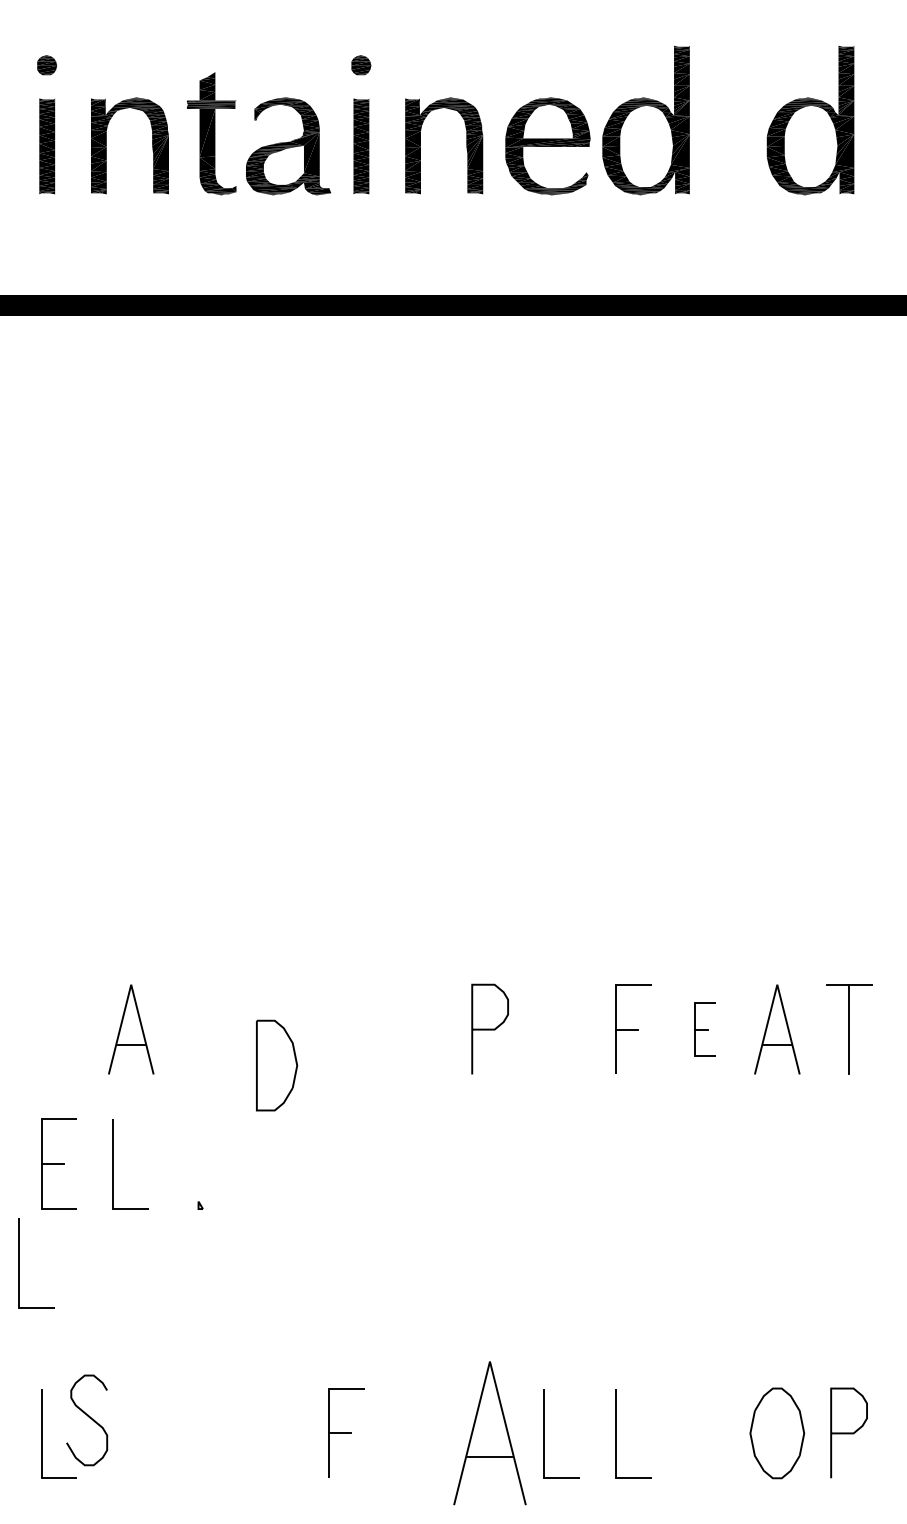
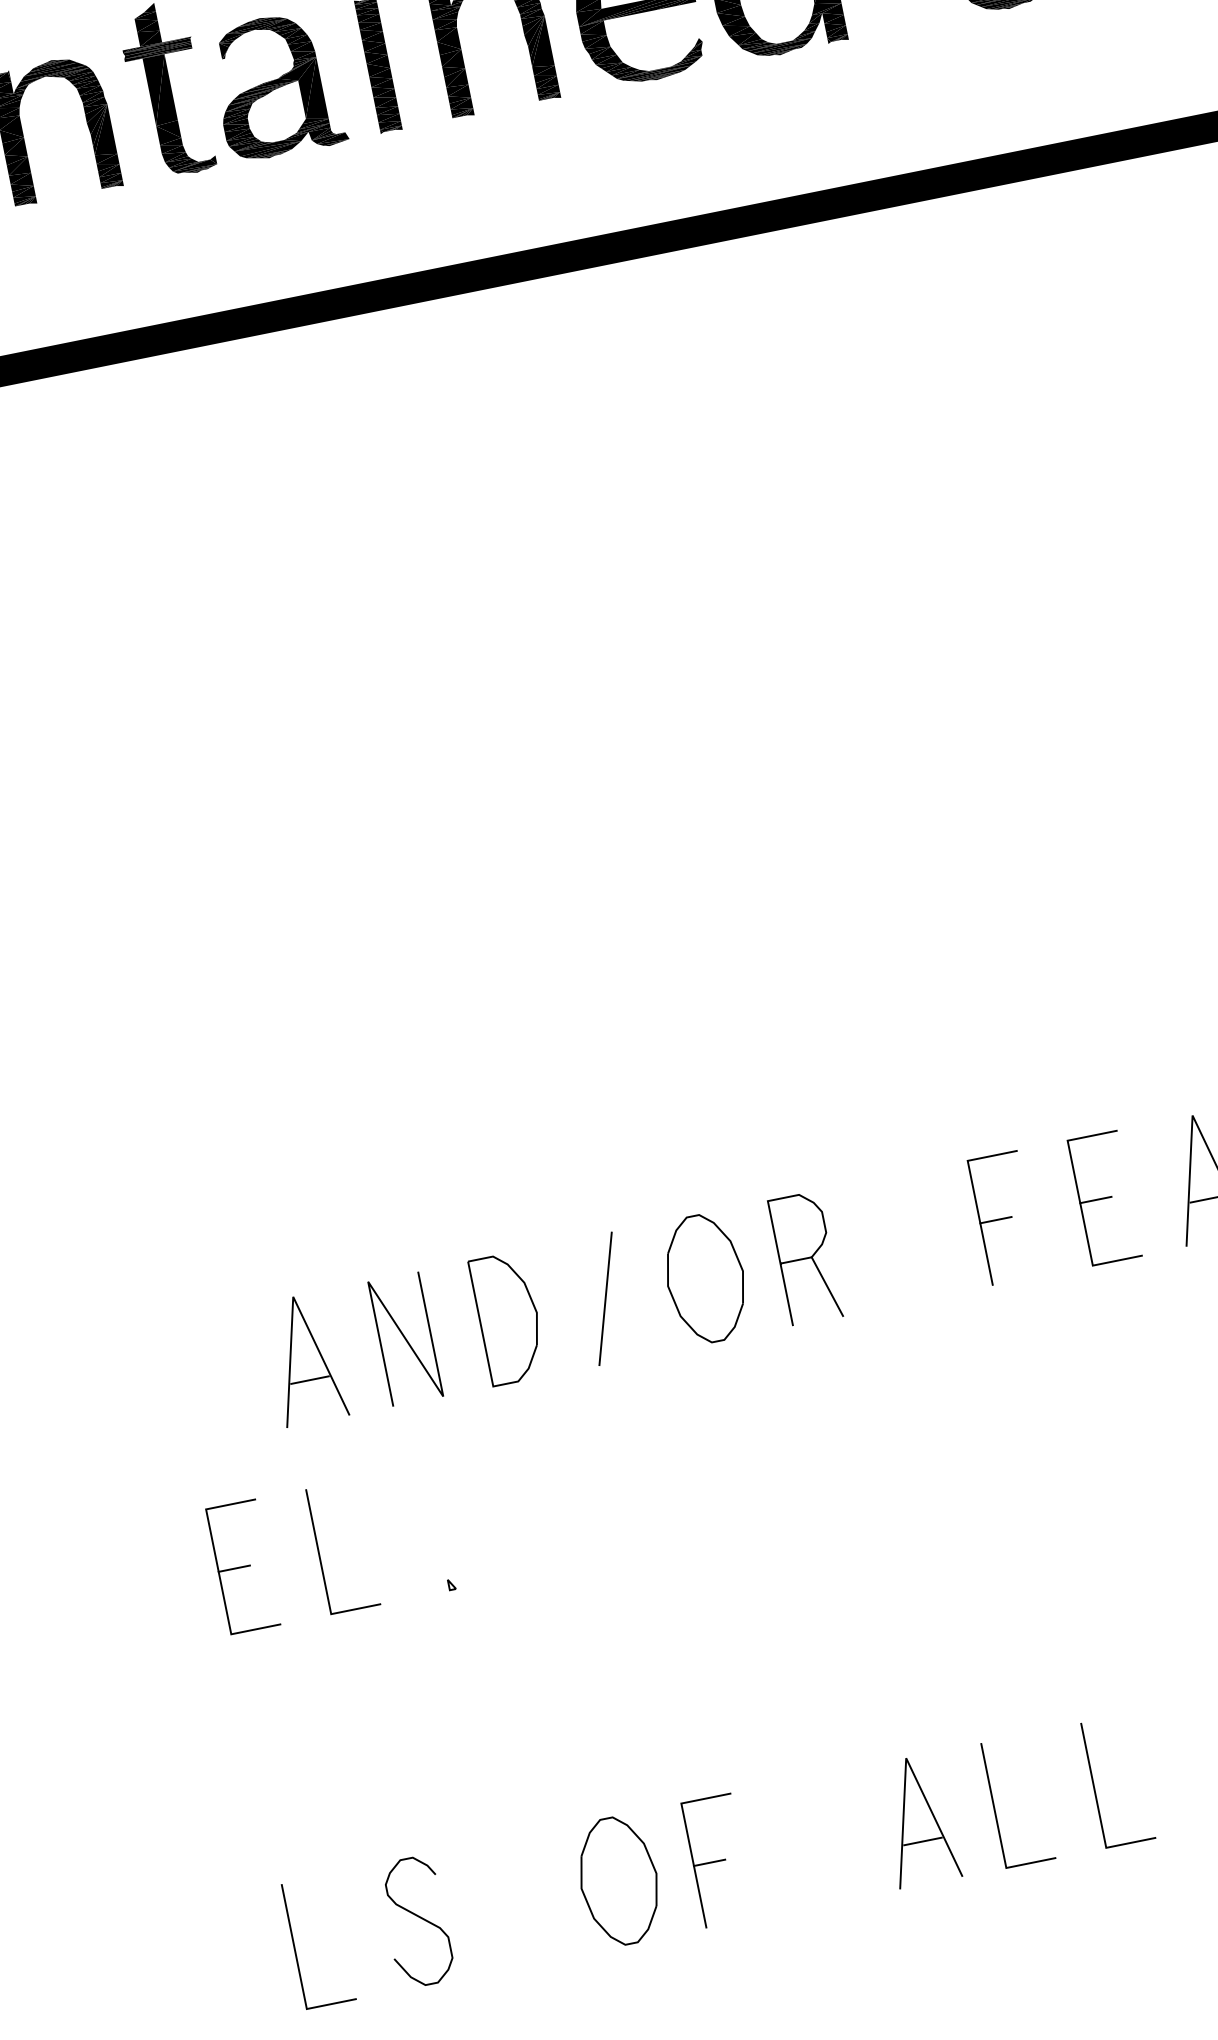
line: (202, 1029) -> (404, 1339), added
line: (346, 1029) -> (605, 1298), added
part: (418, 1029) -> (705, 1278), added
part: (704, 1029) -> (1103, 1198), size x1.67
line: (501, 1051) -> (827, 1285), added
part: (277, 1065) -> (509, 1318), moved
line: (19, 1263) -> (215, 1716), removed
curve: (89, 1418) -> (418, 1918), moved
part: (274, 1433) -> (618, 1881), added
part: (490, 1433) -> (919, 1820), size x0.62

